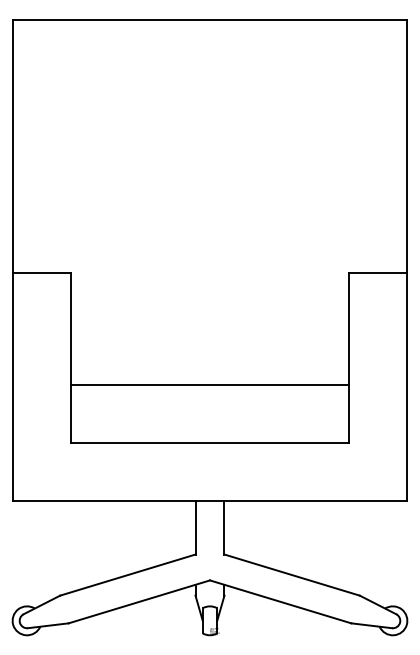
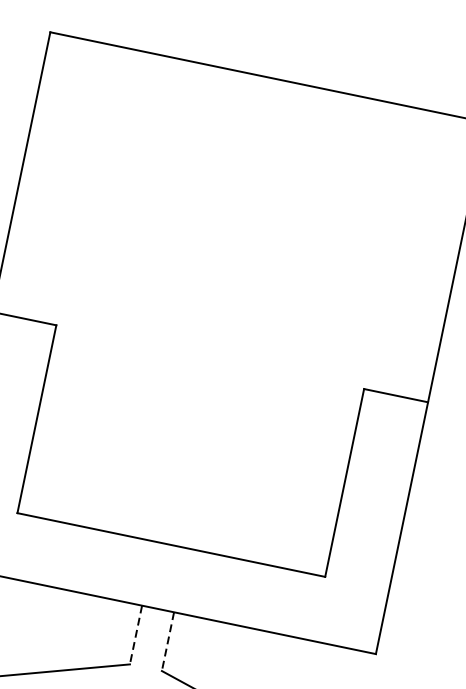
line: (209, 385) -> (184, 481), removed
line: (195, 527) -> (136, 634), solid -> dashed
line: (224, 527) -> (168, 641), solid -> dashed

